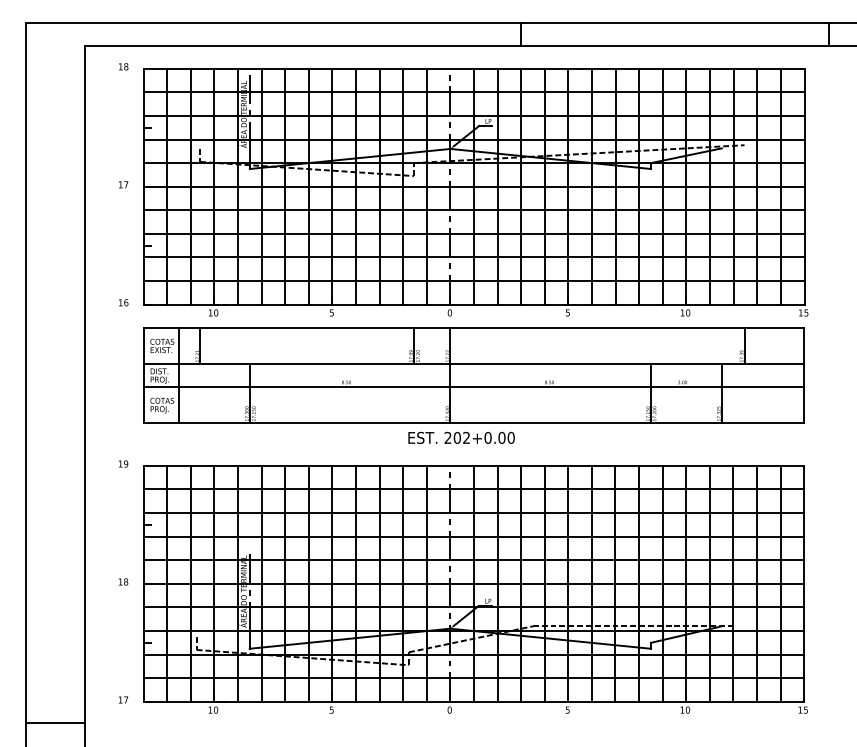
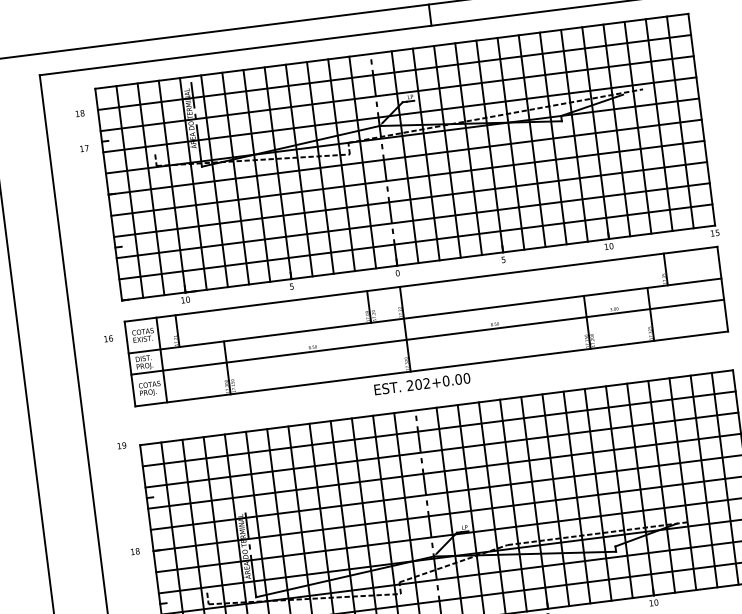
text: (123, 66) -> (79, 113), moved
text: (123, 184) -> (84, 148), moved
text: (123, 302) -> (108, 338), moved

